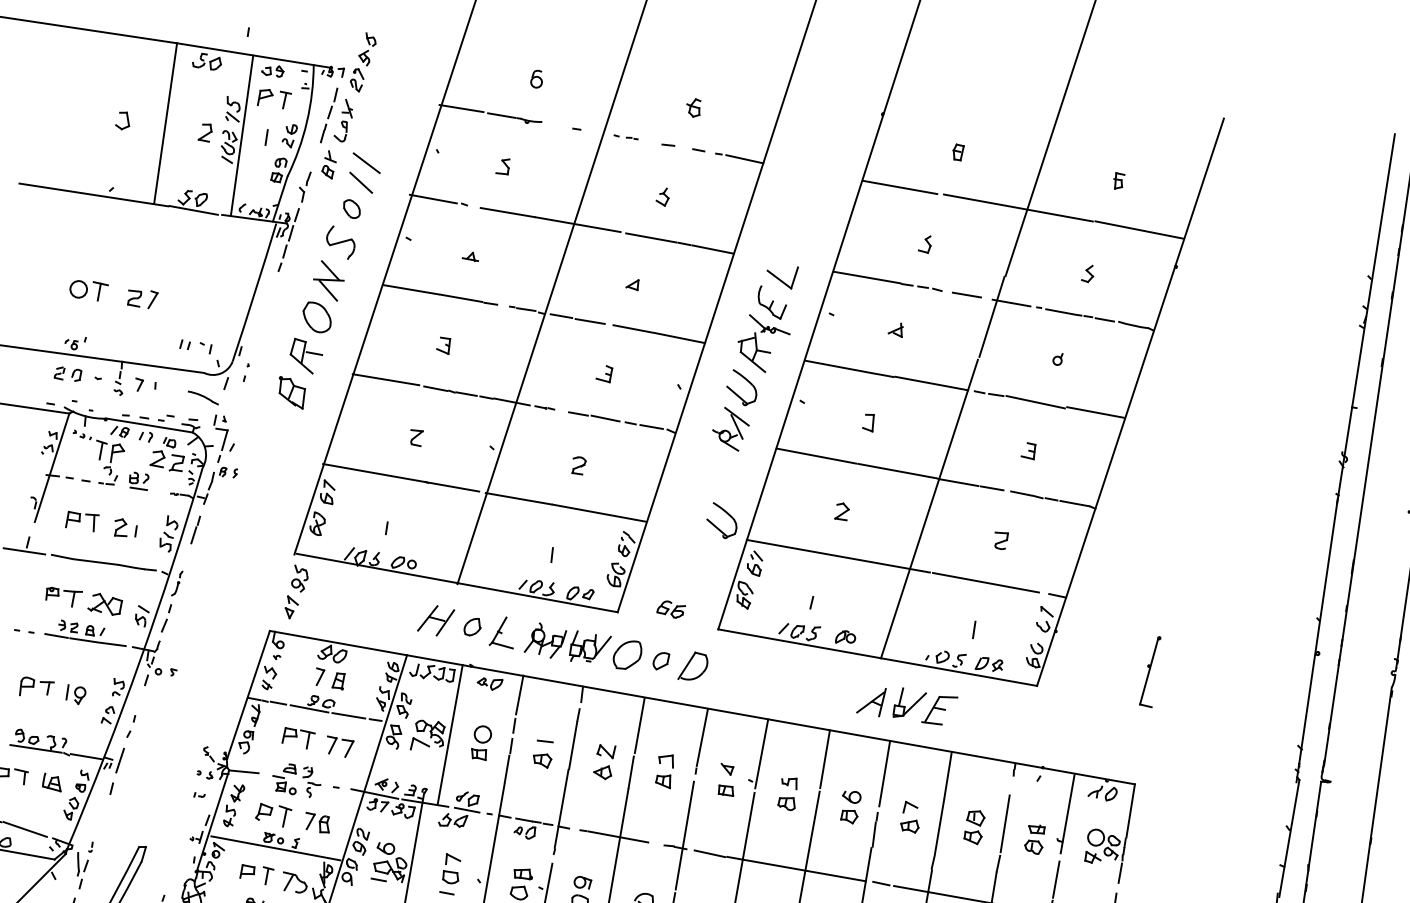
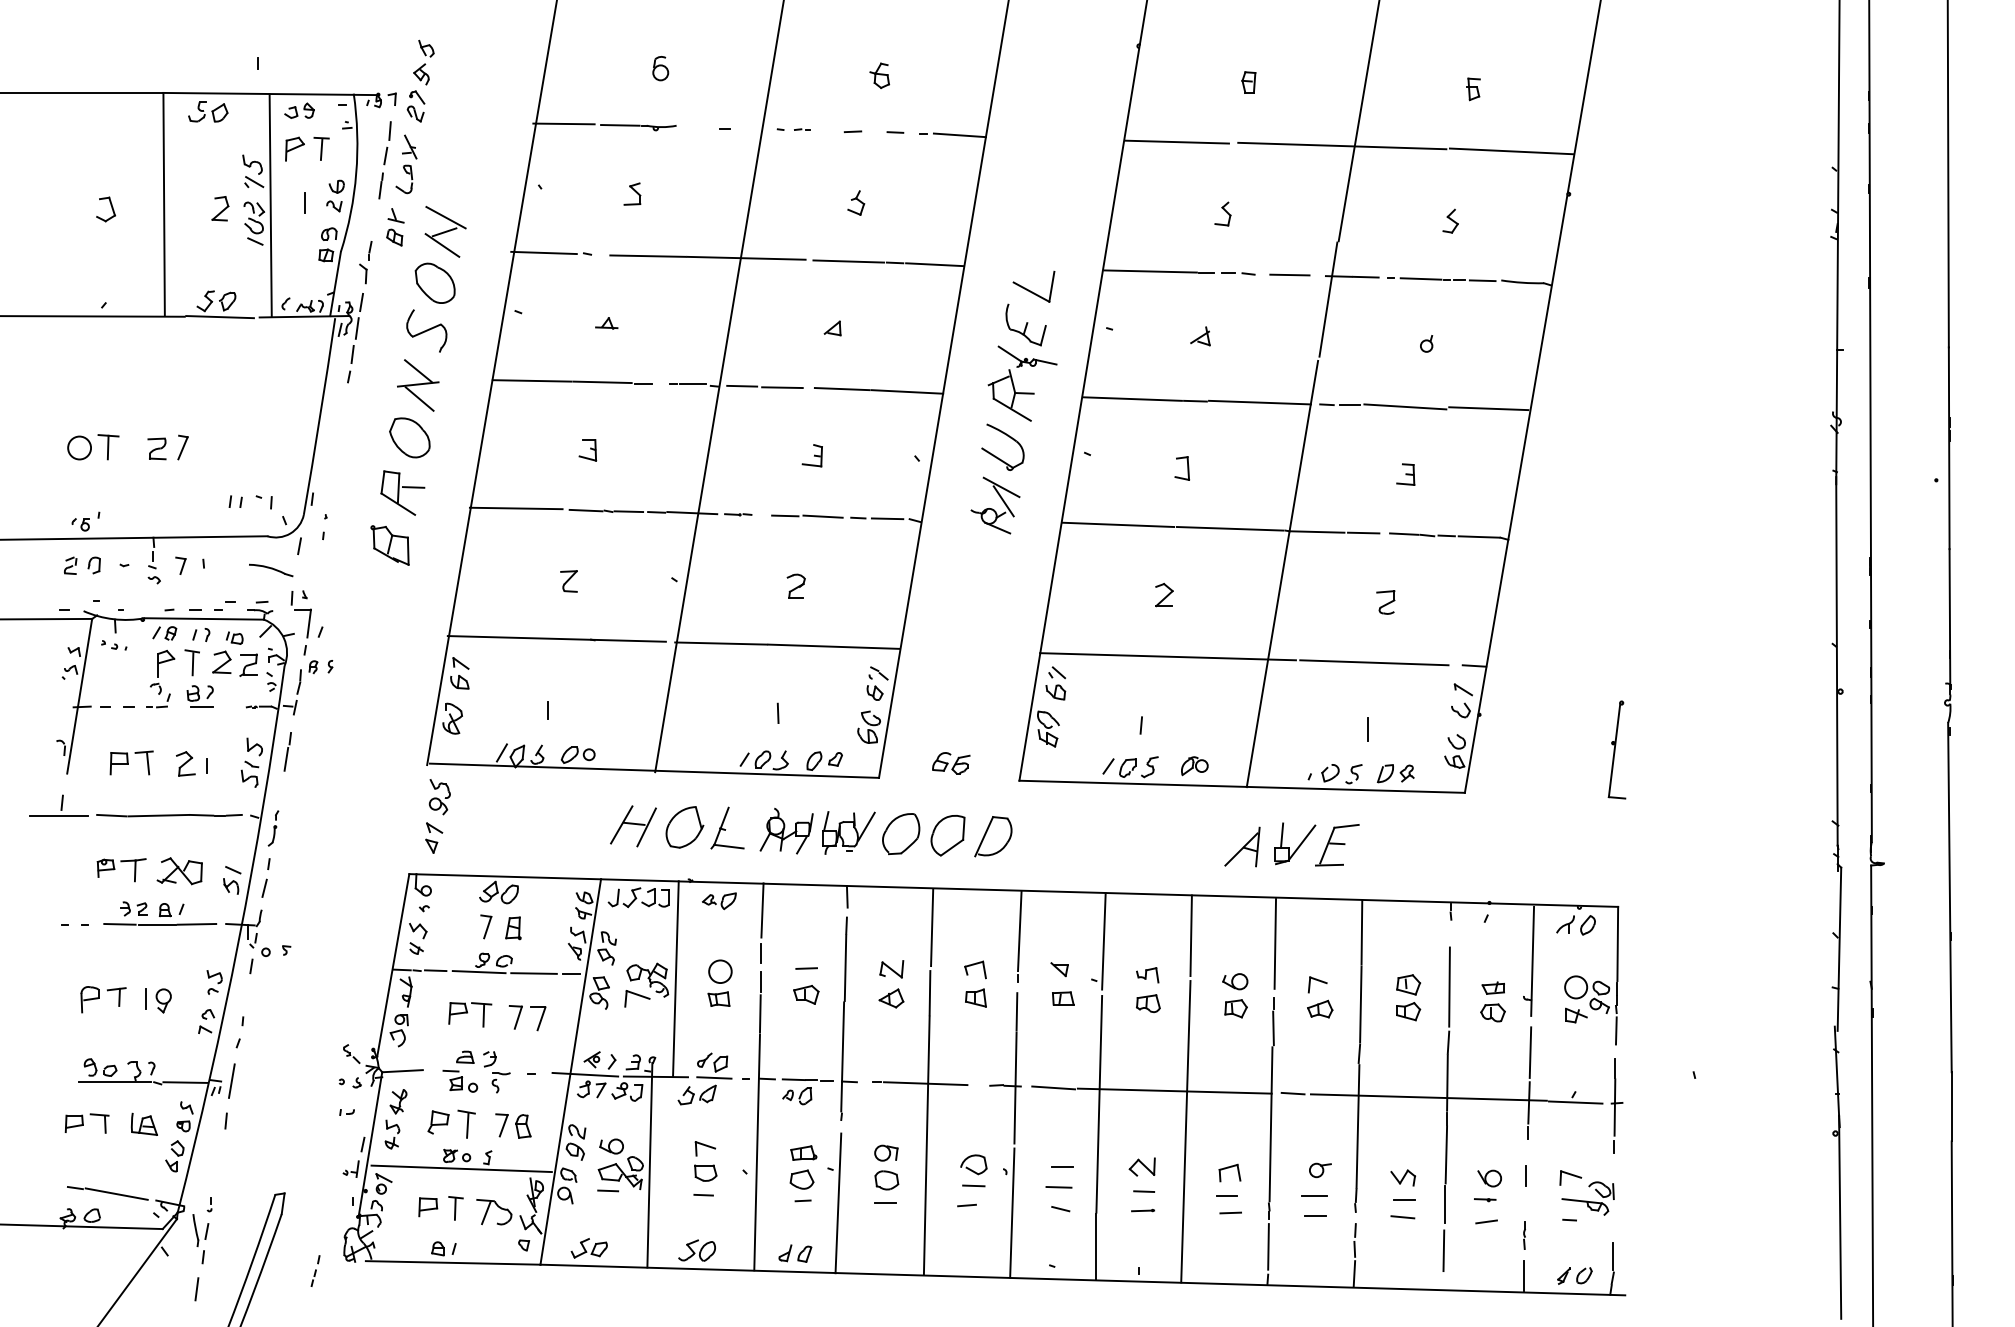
line: (364, 173) -> (444, 232), added
part: (351, 208) -> (434, 282), size x1.67
part: (100, 450) -> (191, 662), moved
part: (726, 513) -> (1007, 621), removed
part: (472, 627) -> (684, 827), size x1.67
part: (660, 661) -> (947, 835), size x1.67

